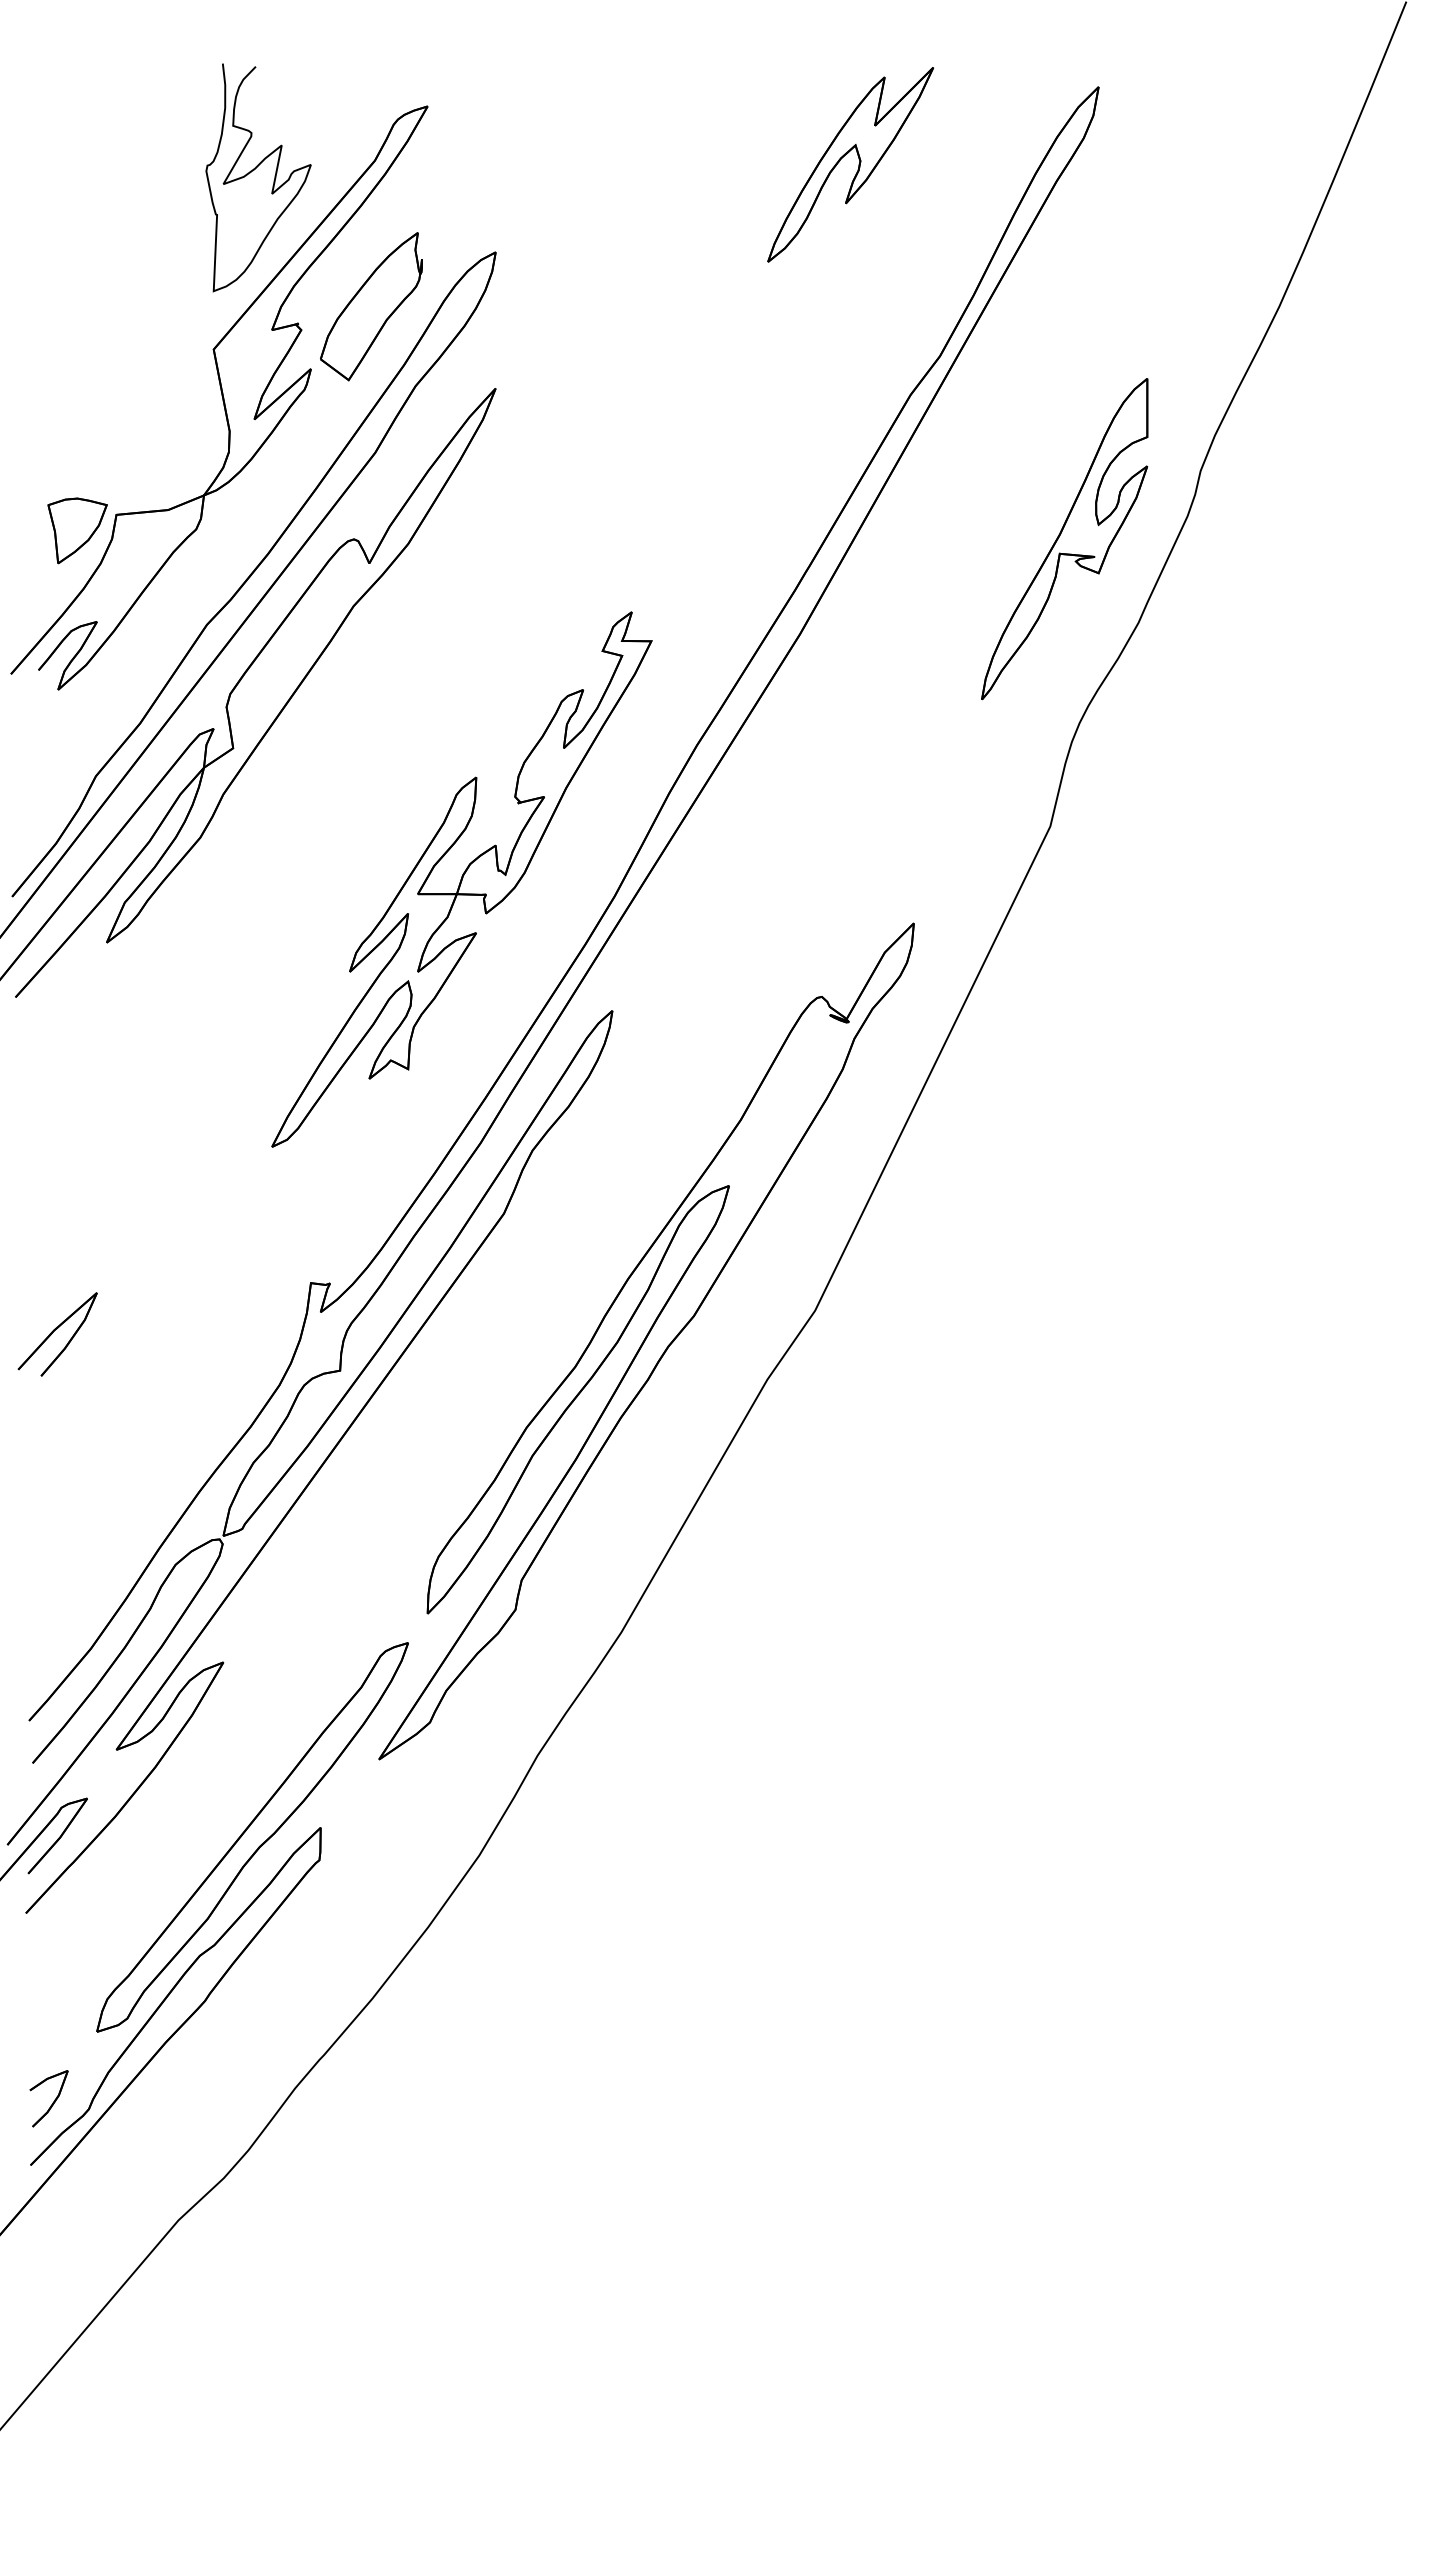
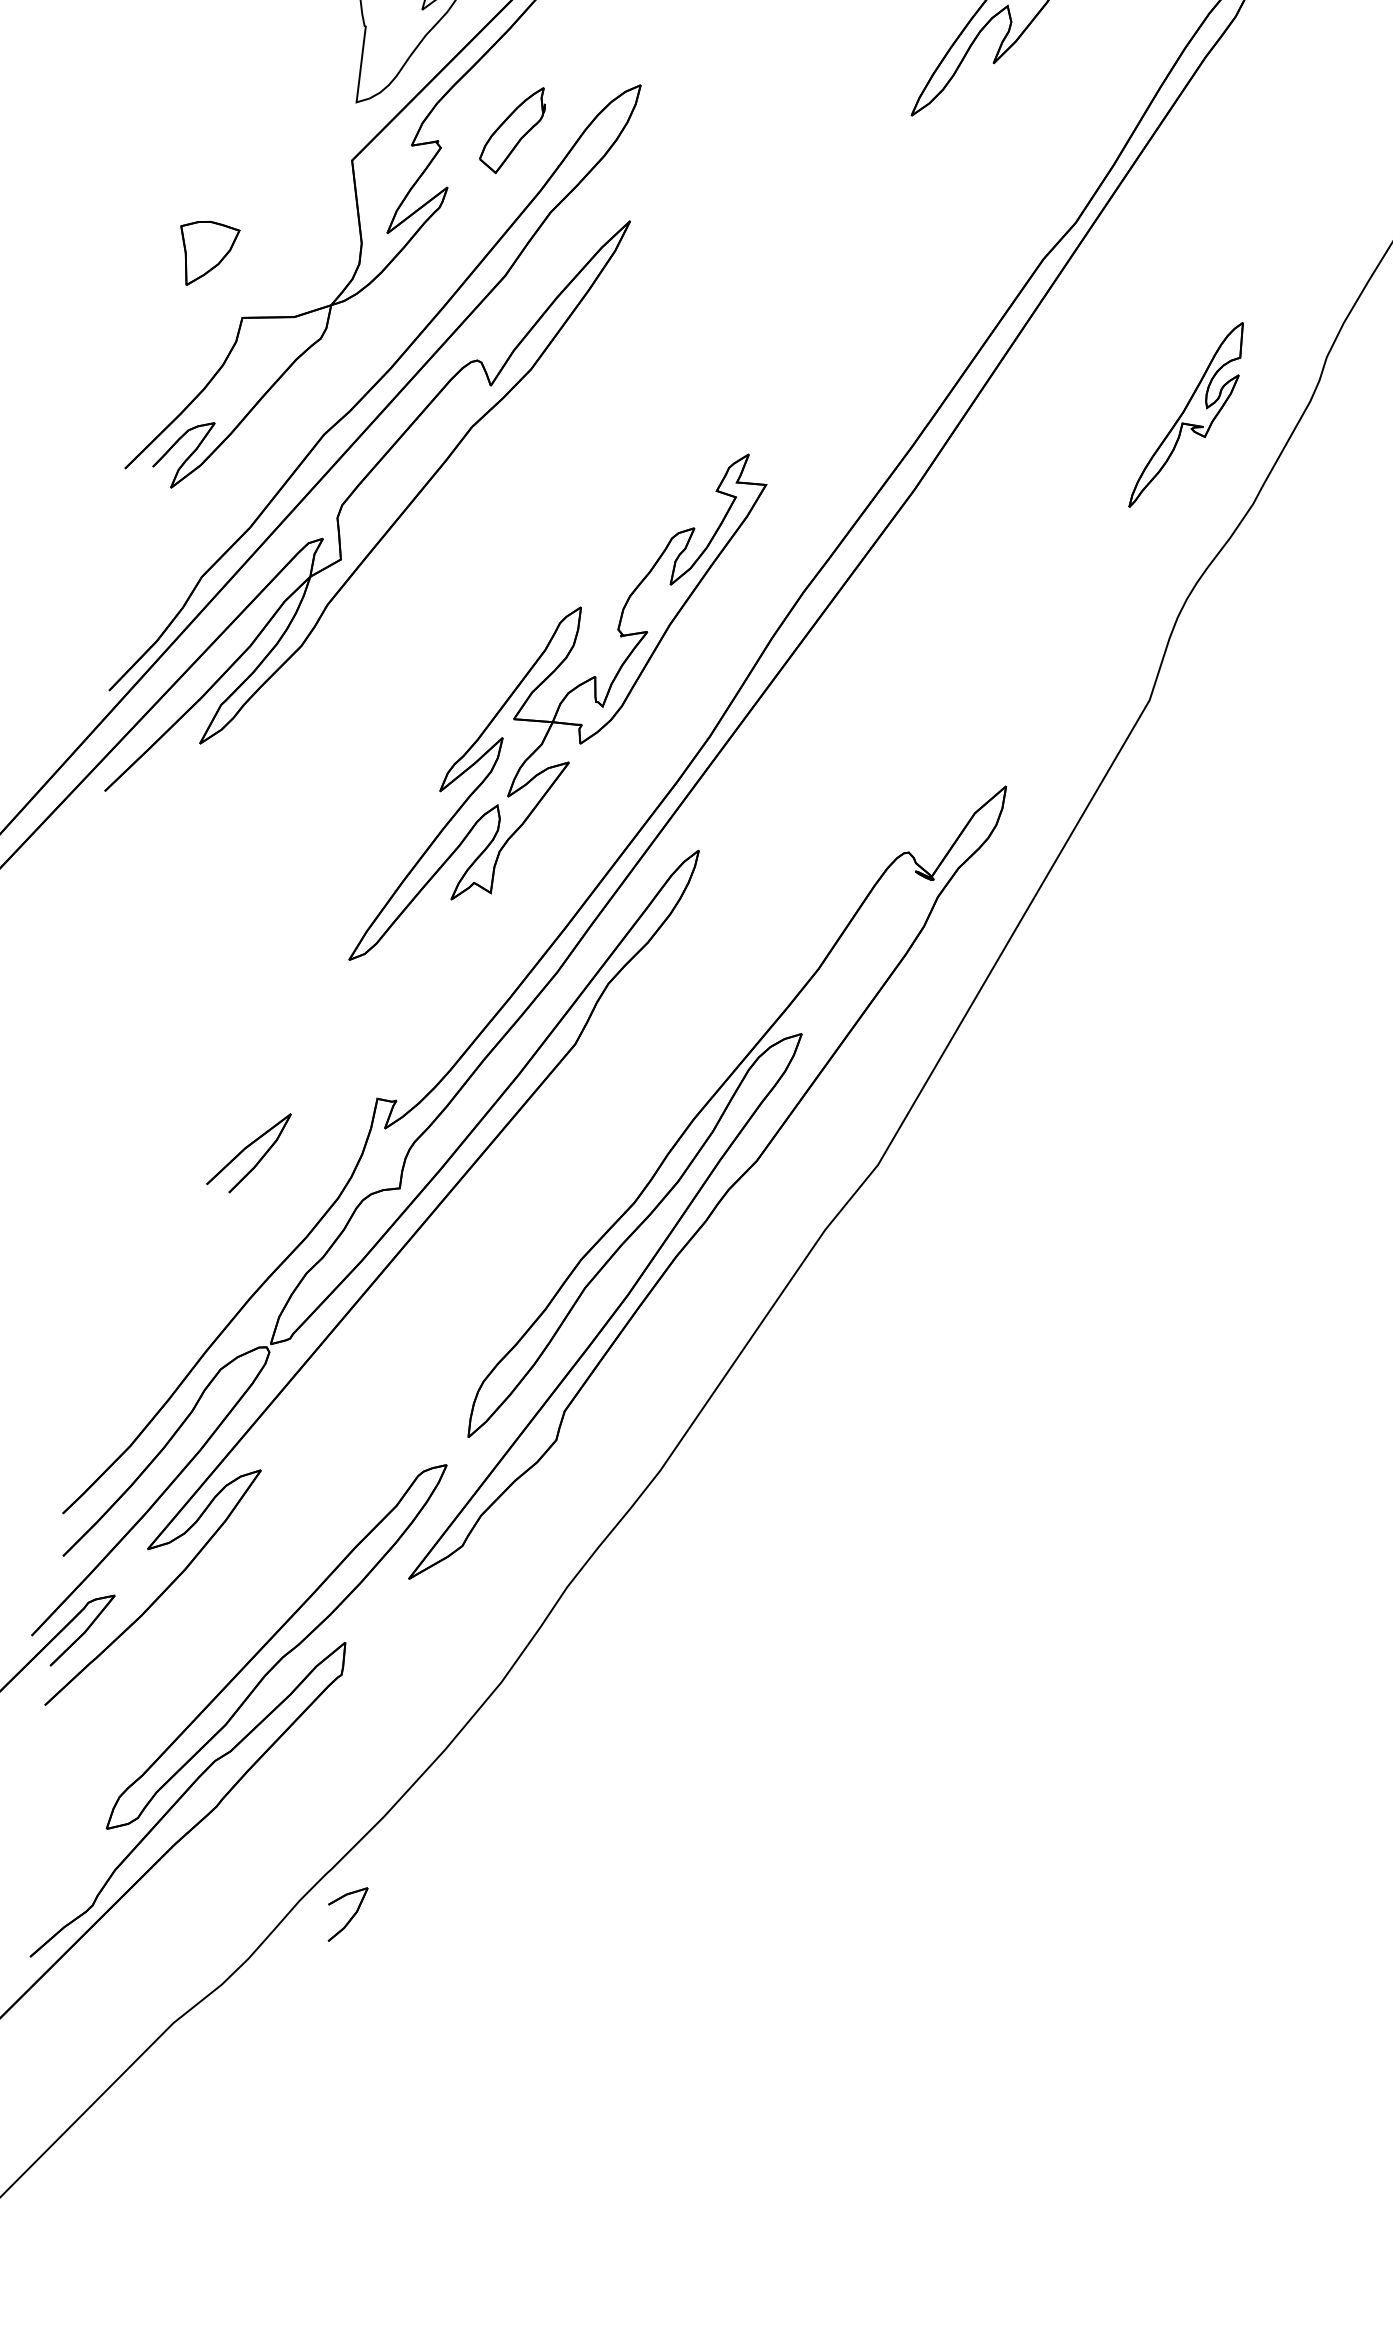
part: (371, 306) -> (512, 129), size x0.6
part: (77, 530) -> (208, 253), moved
part: (1064, 539) -> (1185, 415), size x0.6
part: (57, 1334) -> (248, 1152), moved
part: (48, 2098) -> (346, 1914), moved

